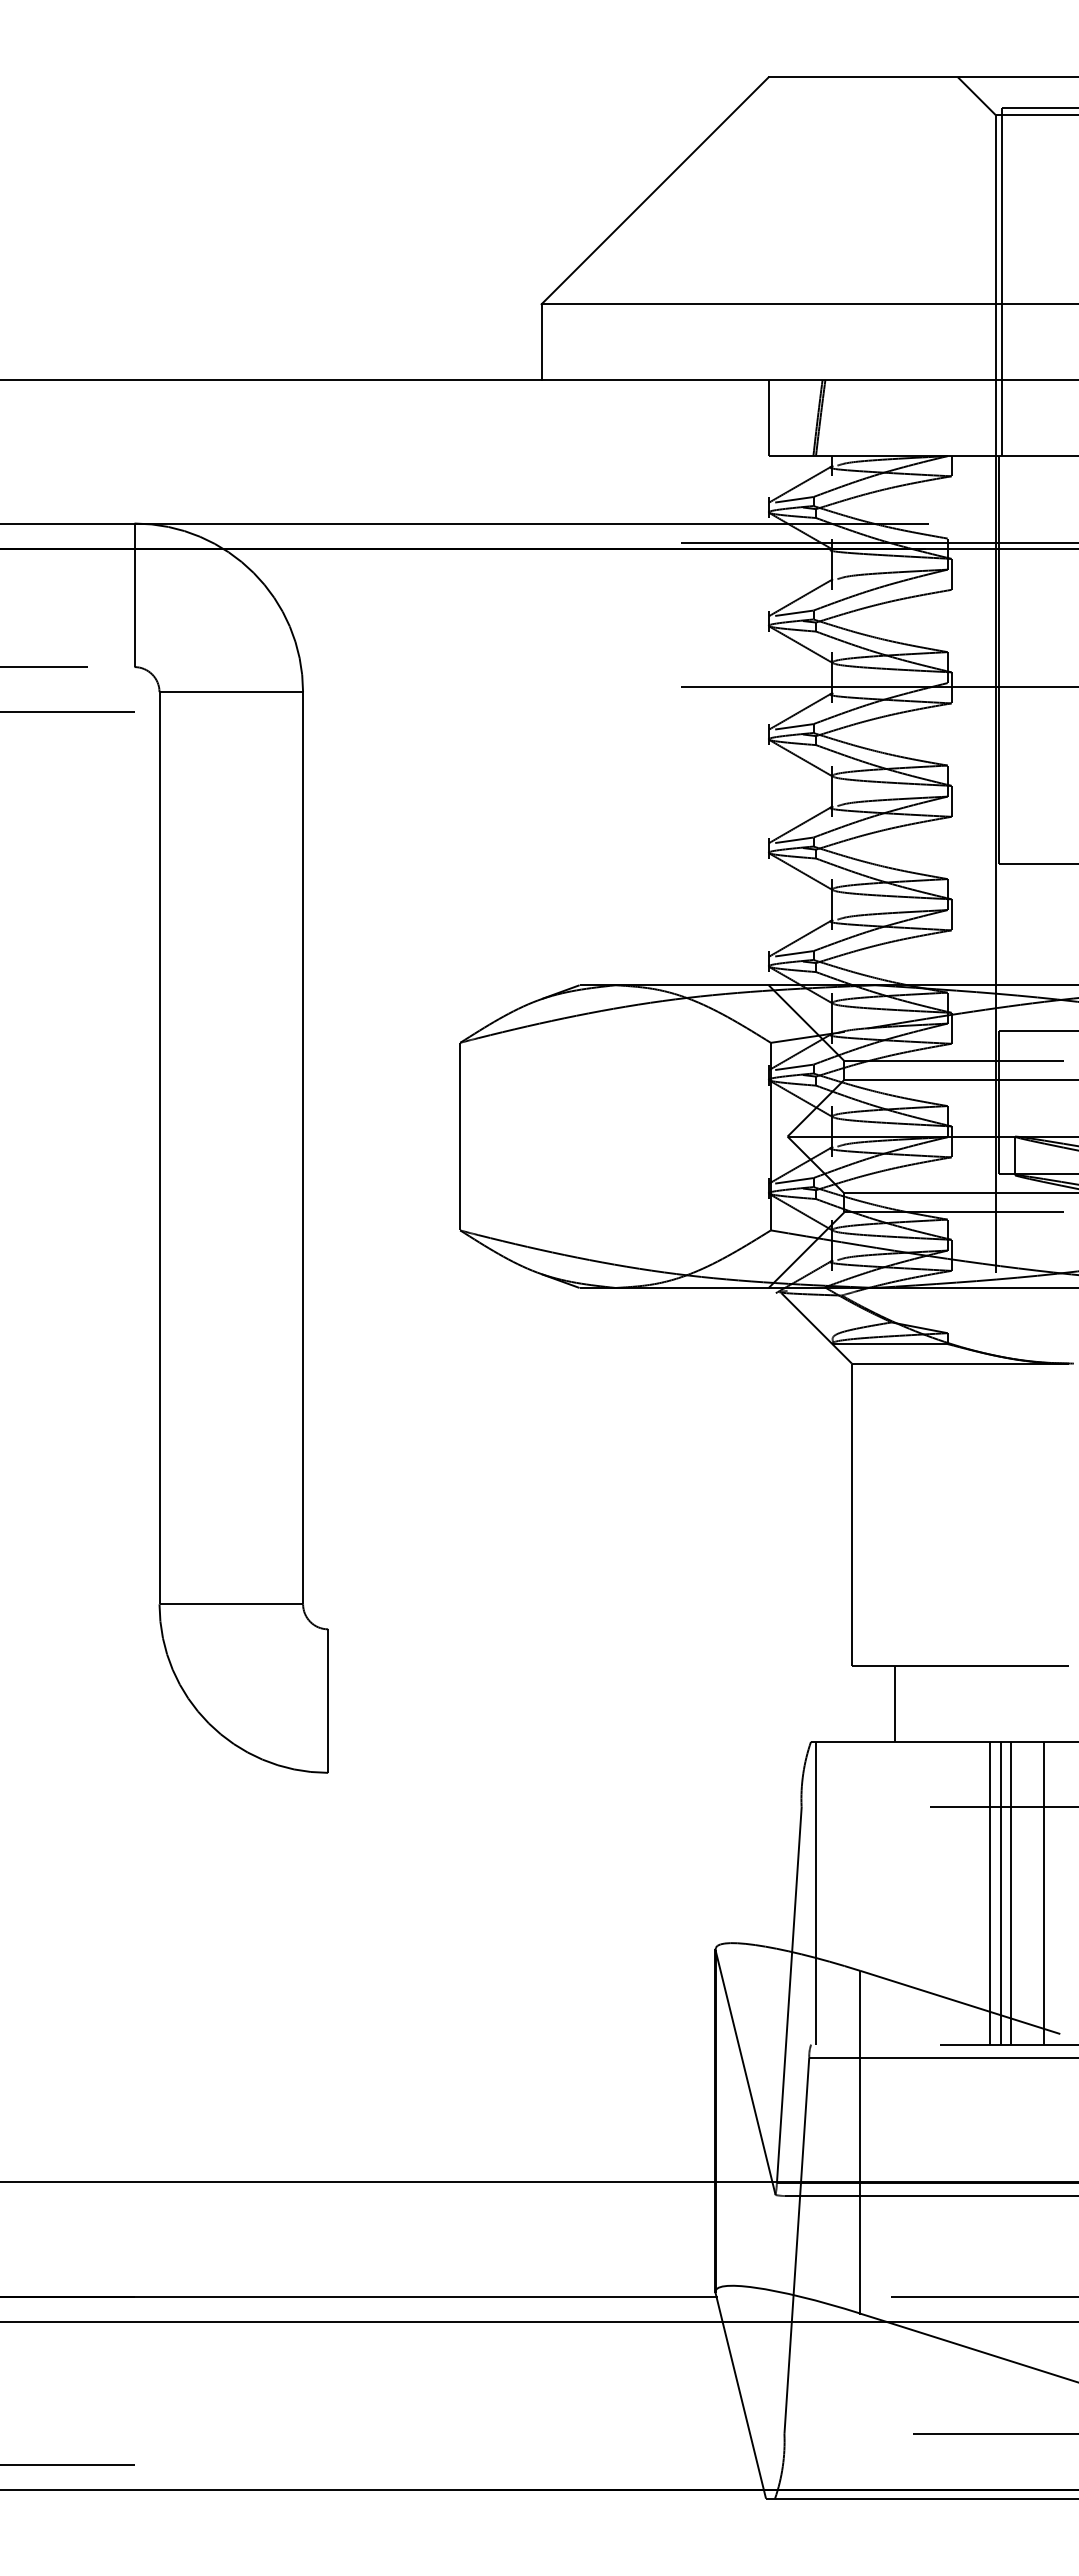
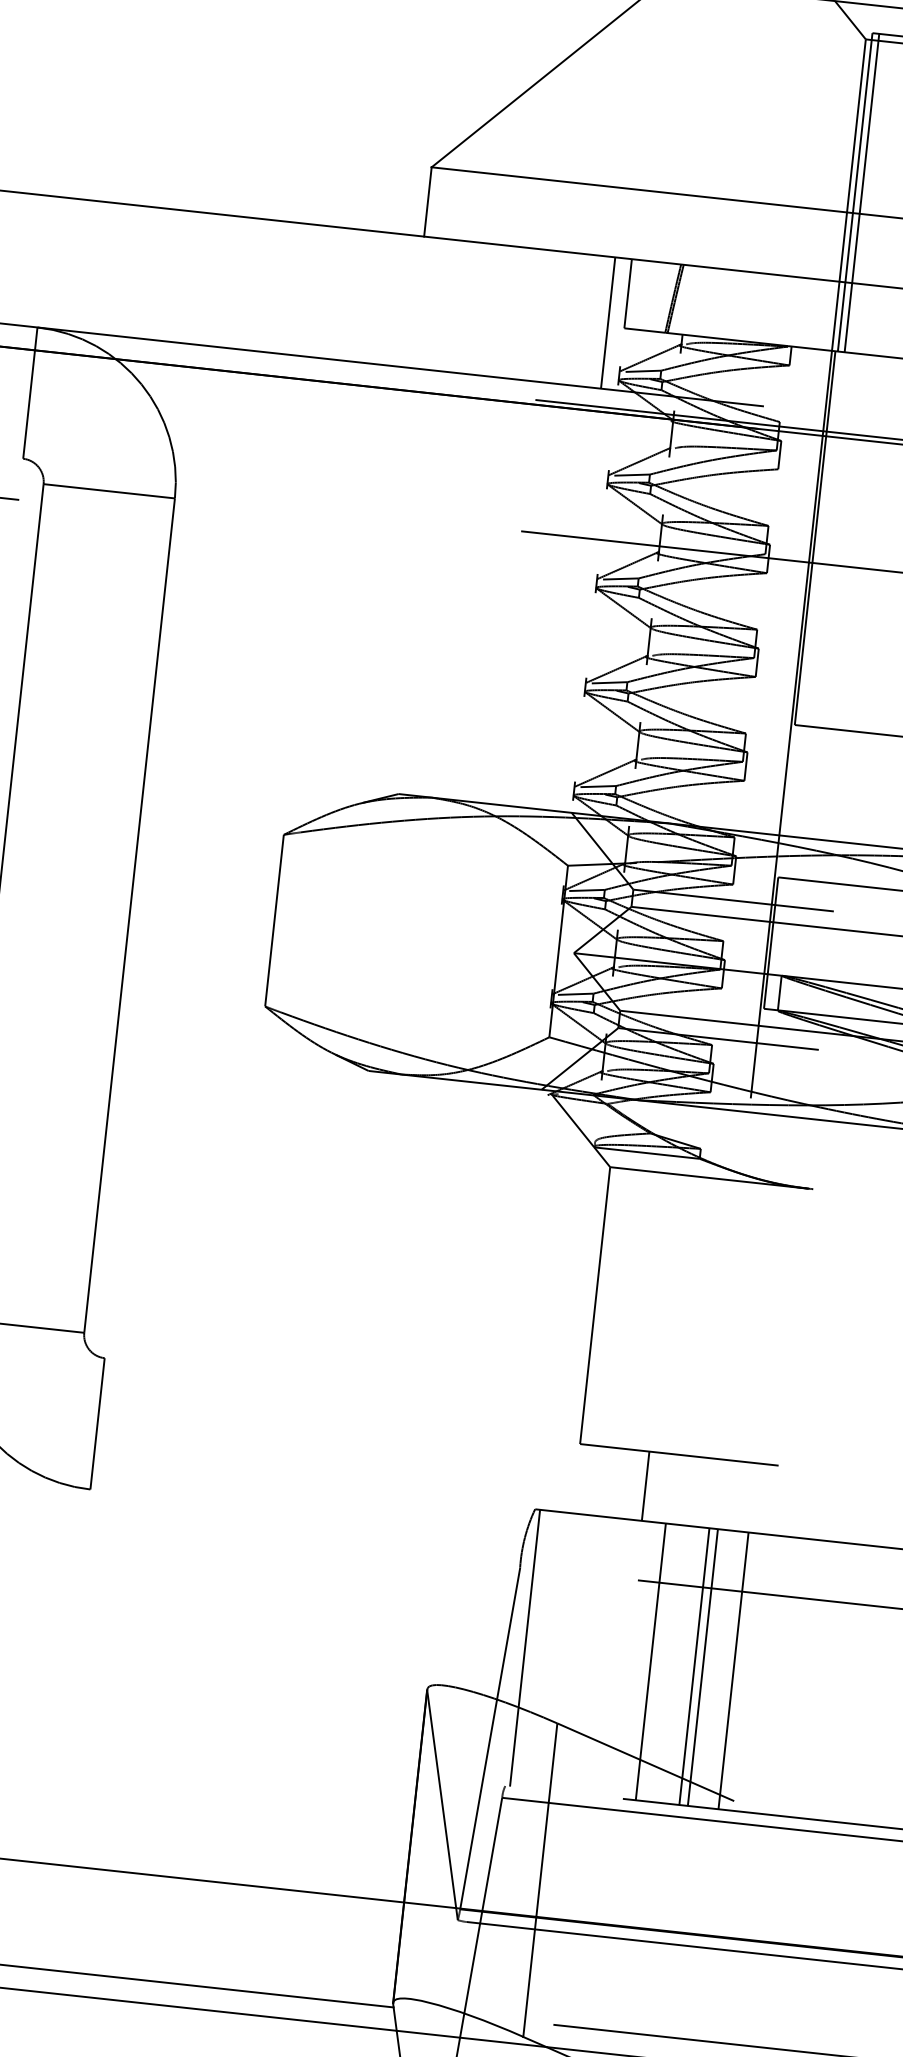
line: (1009, 281) -> (861, 193), added
line: (750, 451) -> (608, 322), added
line: (894, 1704) -> (645, 1486), moved
line: (989, 1893) -> (650, 1661), moved

